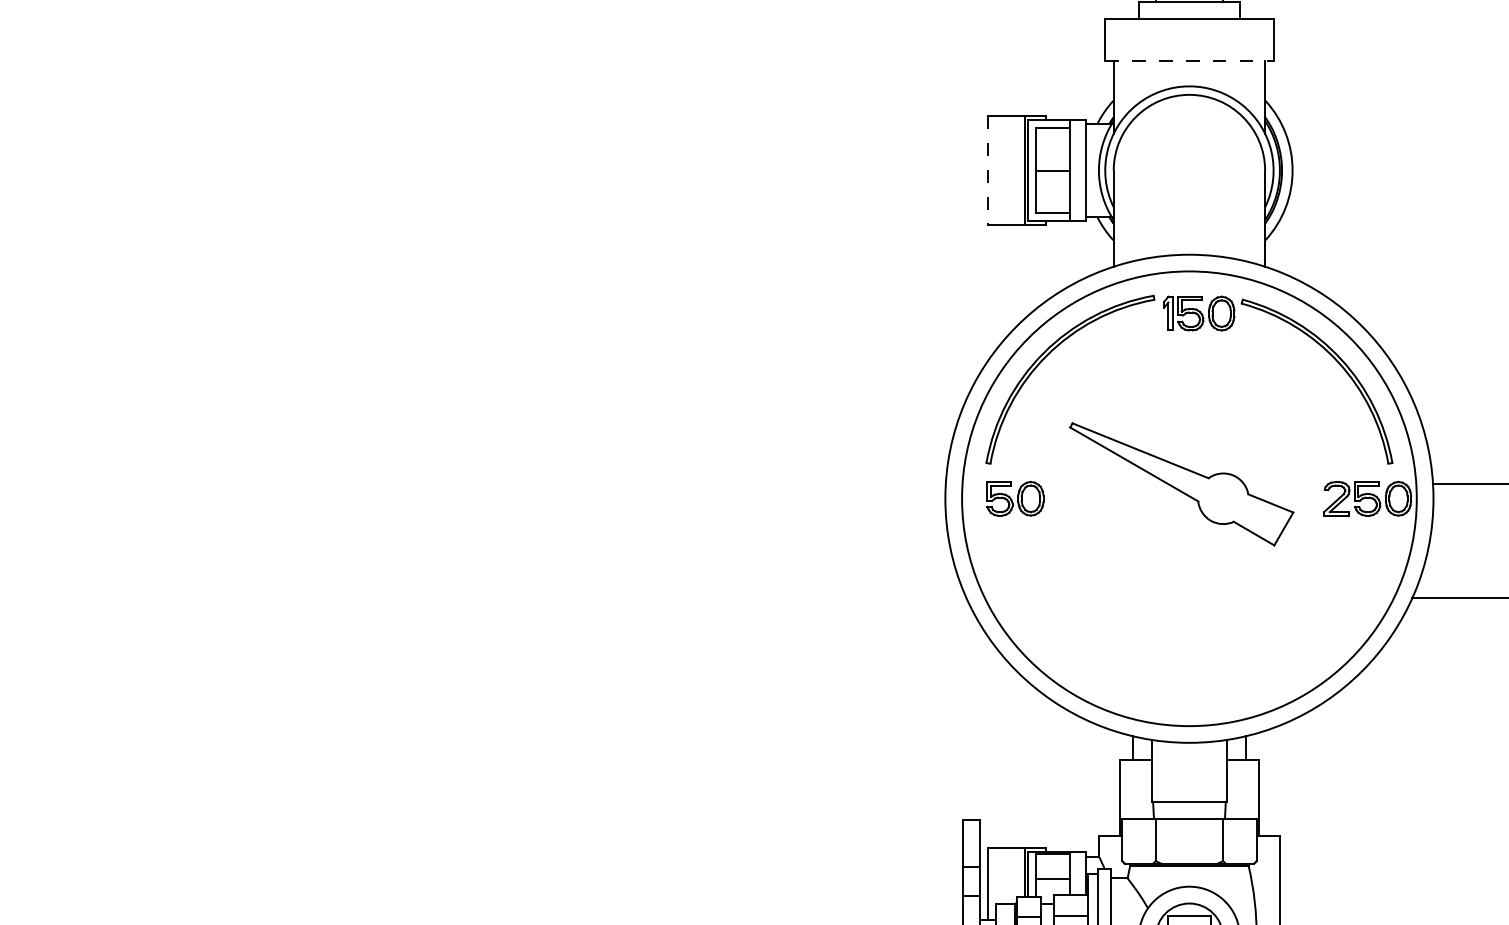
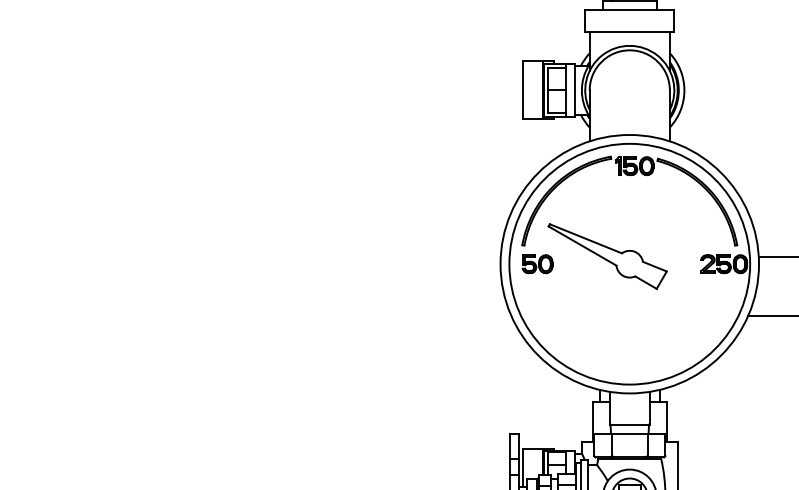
line: (1188, 61) -> (629, 32), dashed -> solid
line: (986, 170) -> (522, 90), dashed -> solid
part: (1181, 484) -> (607, 256), moved

